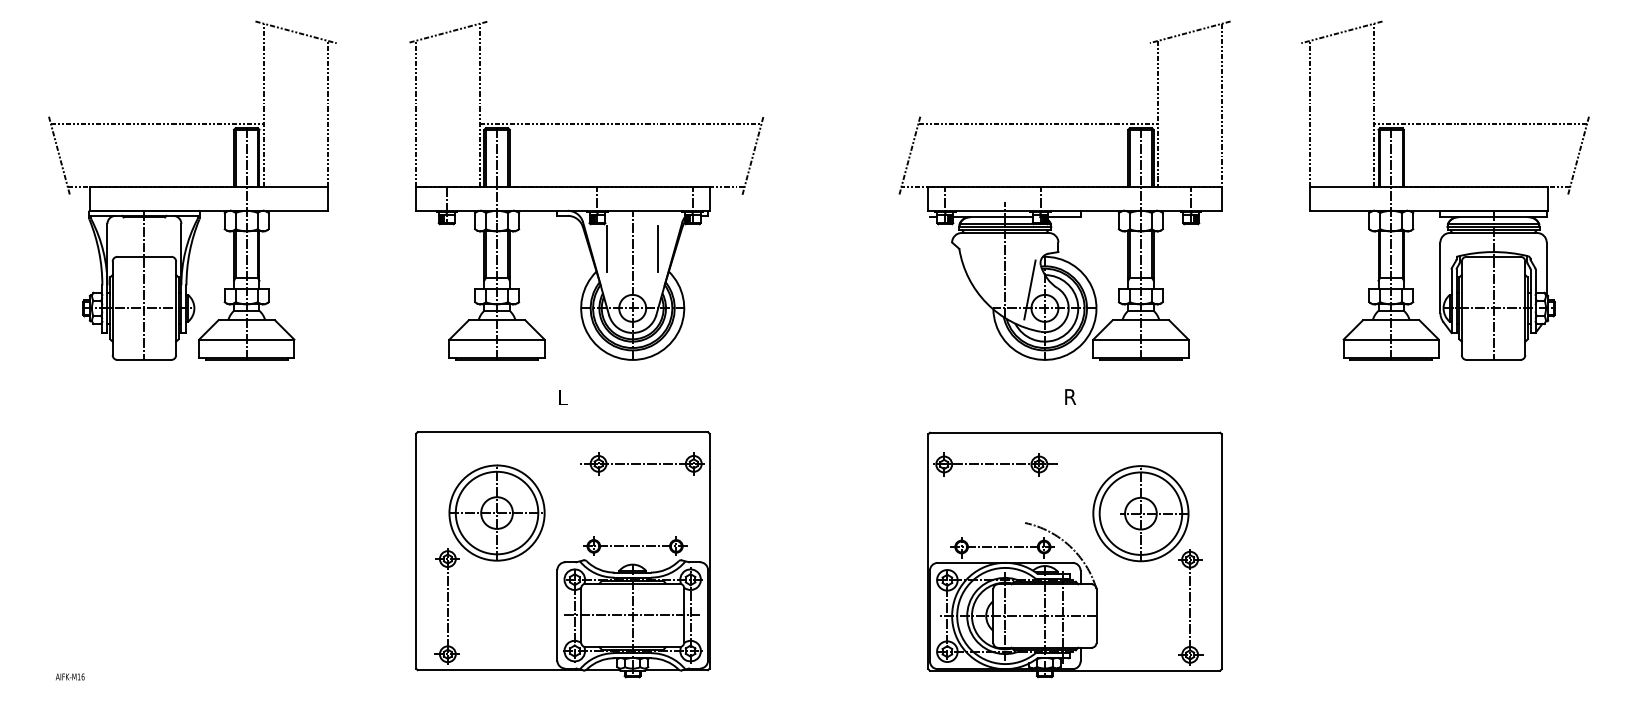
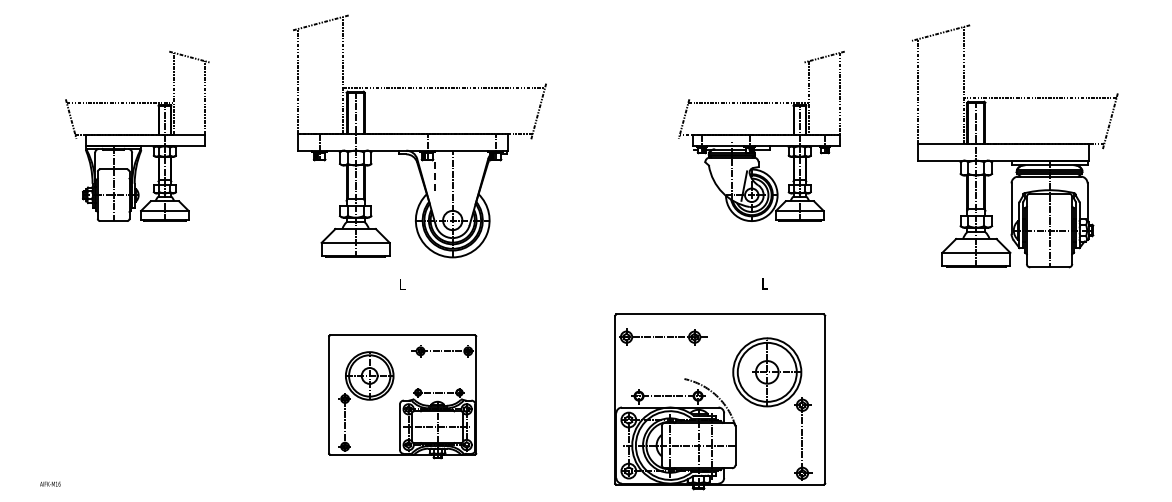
part: (192, 190) -> (137, 136), size x0.7
part: (1064, 190) -> (761, 136), size x0.7
part: (1445, 190) -> (1015, 146), moved
line: (657, 248) -> (470, 177), removed
line: (607, 249) -> (434, 178), solid -> dashed
text: (1069, 396) -> (765, 283), R -> L
part: (562, 554) -> (402, 396), size x0.7
part: (1075, 554) -> (720, 401), moved

